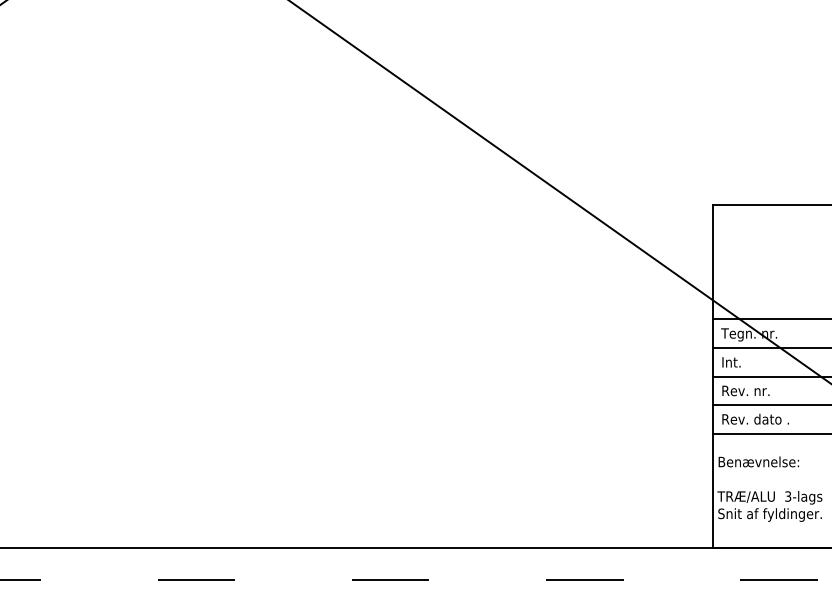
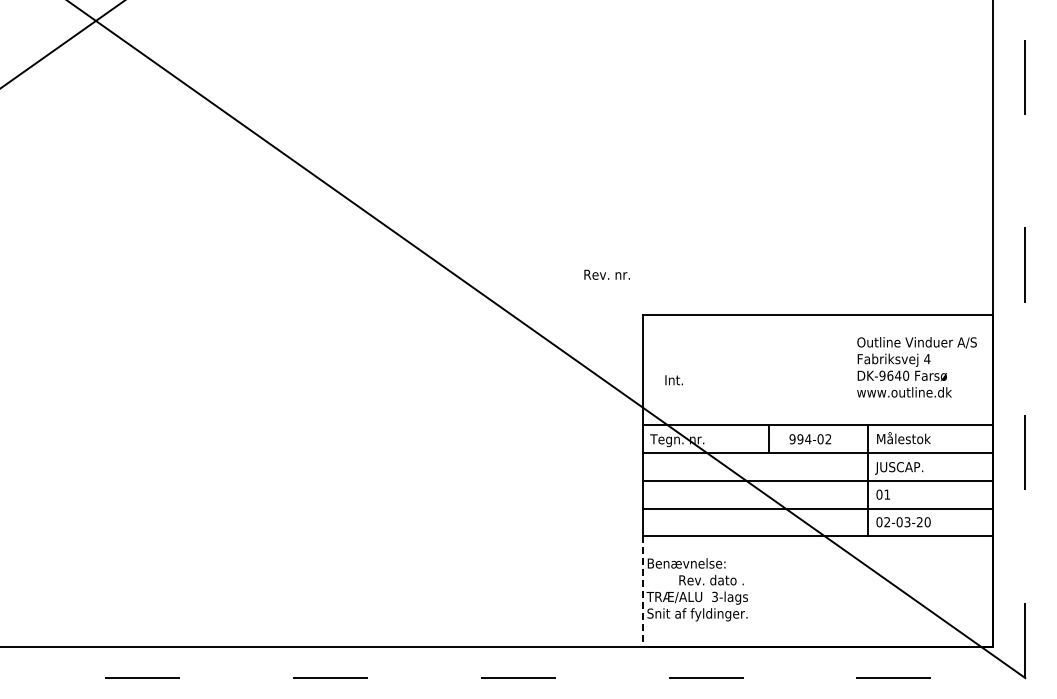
text: (730, 362) -> (673, 380), moved
text: (745, 390) -> (606, 274), moved
text: (755, 419) -> (711, 580), moved
line: (713, 490) -> (642, 591), solid -> dashed

